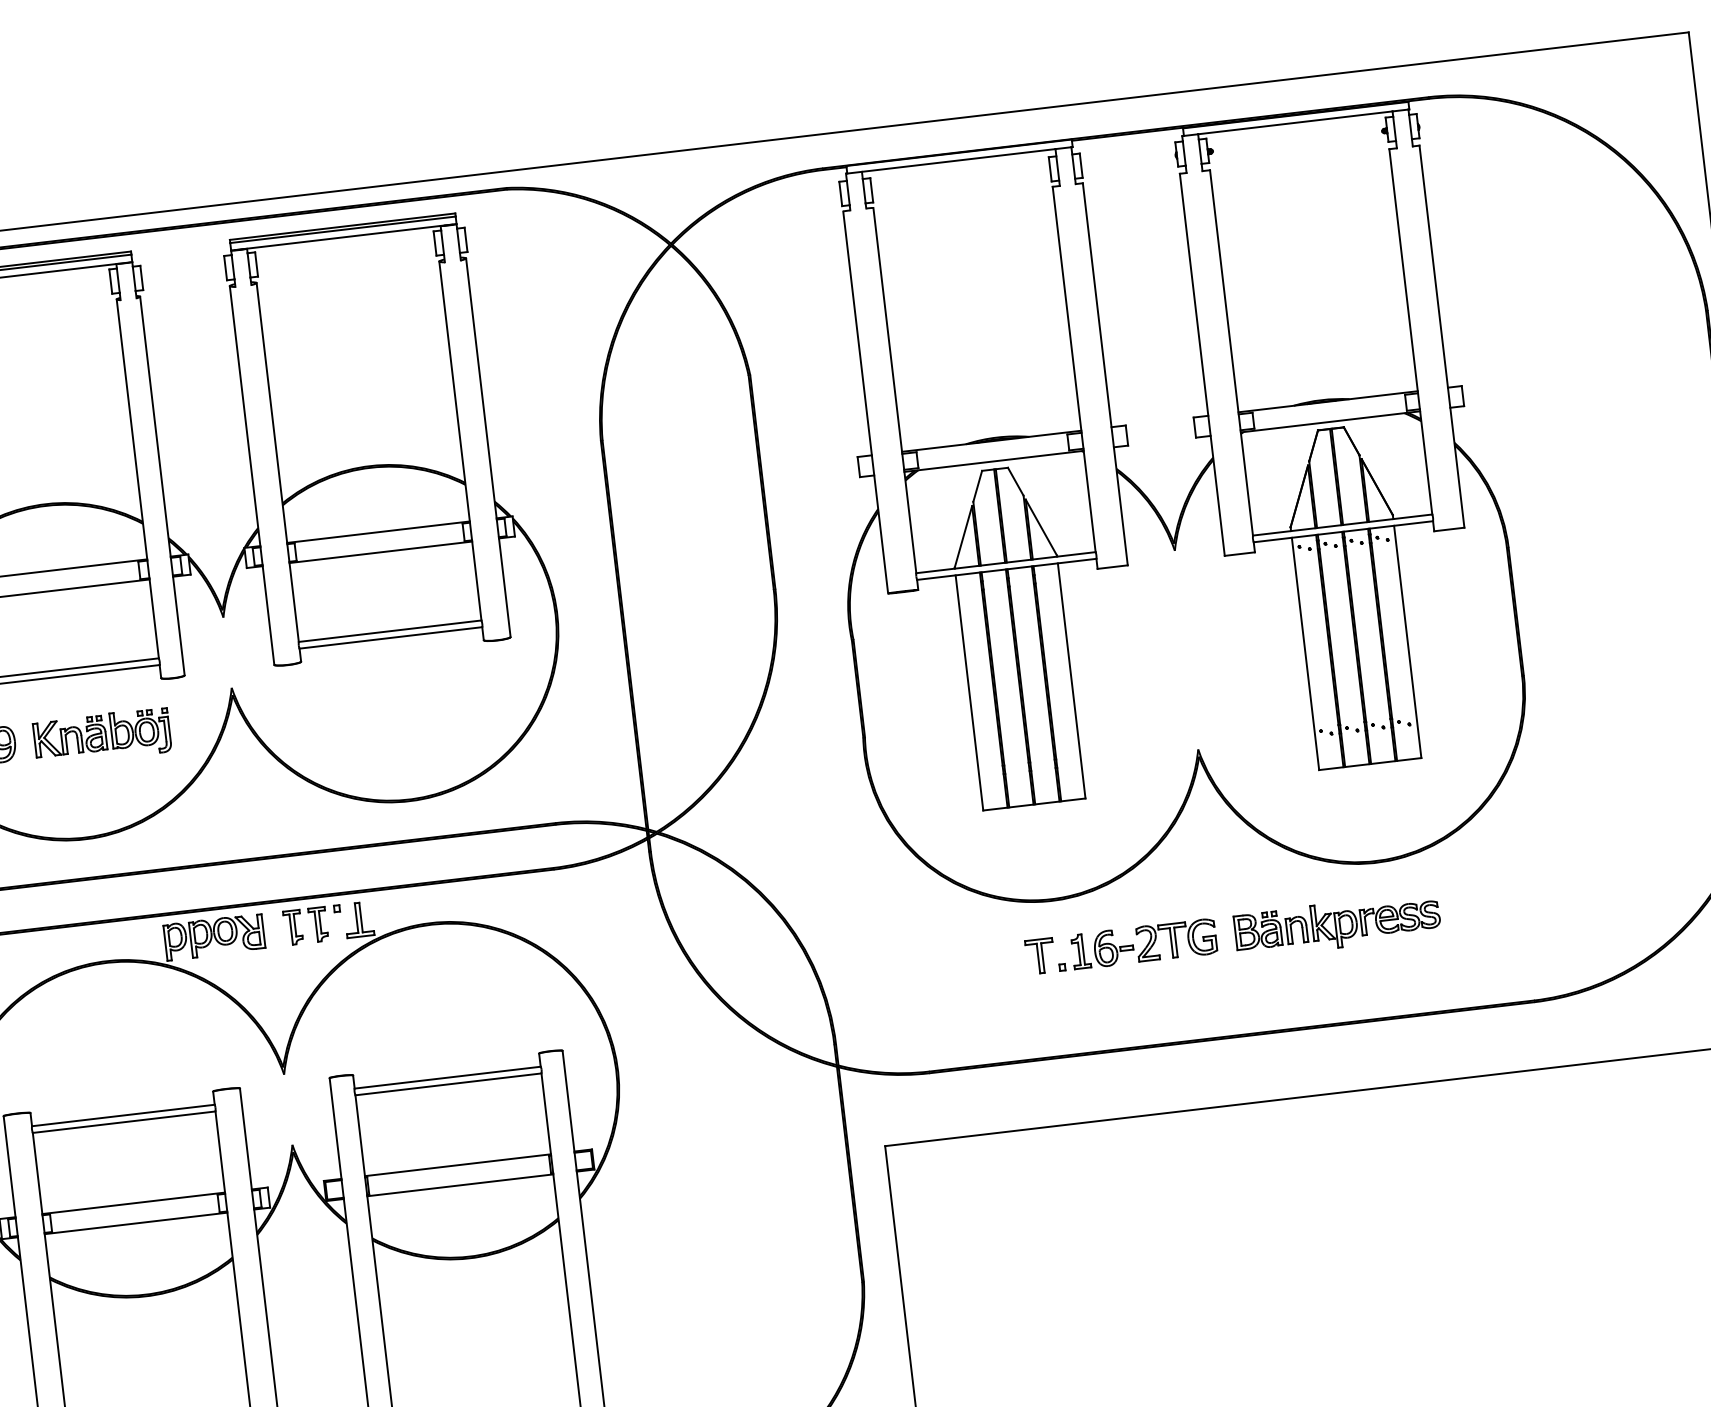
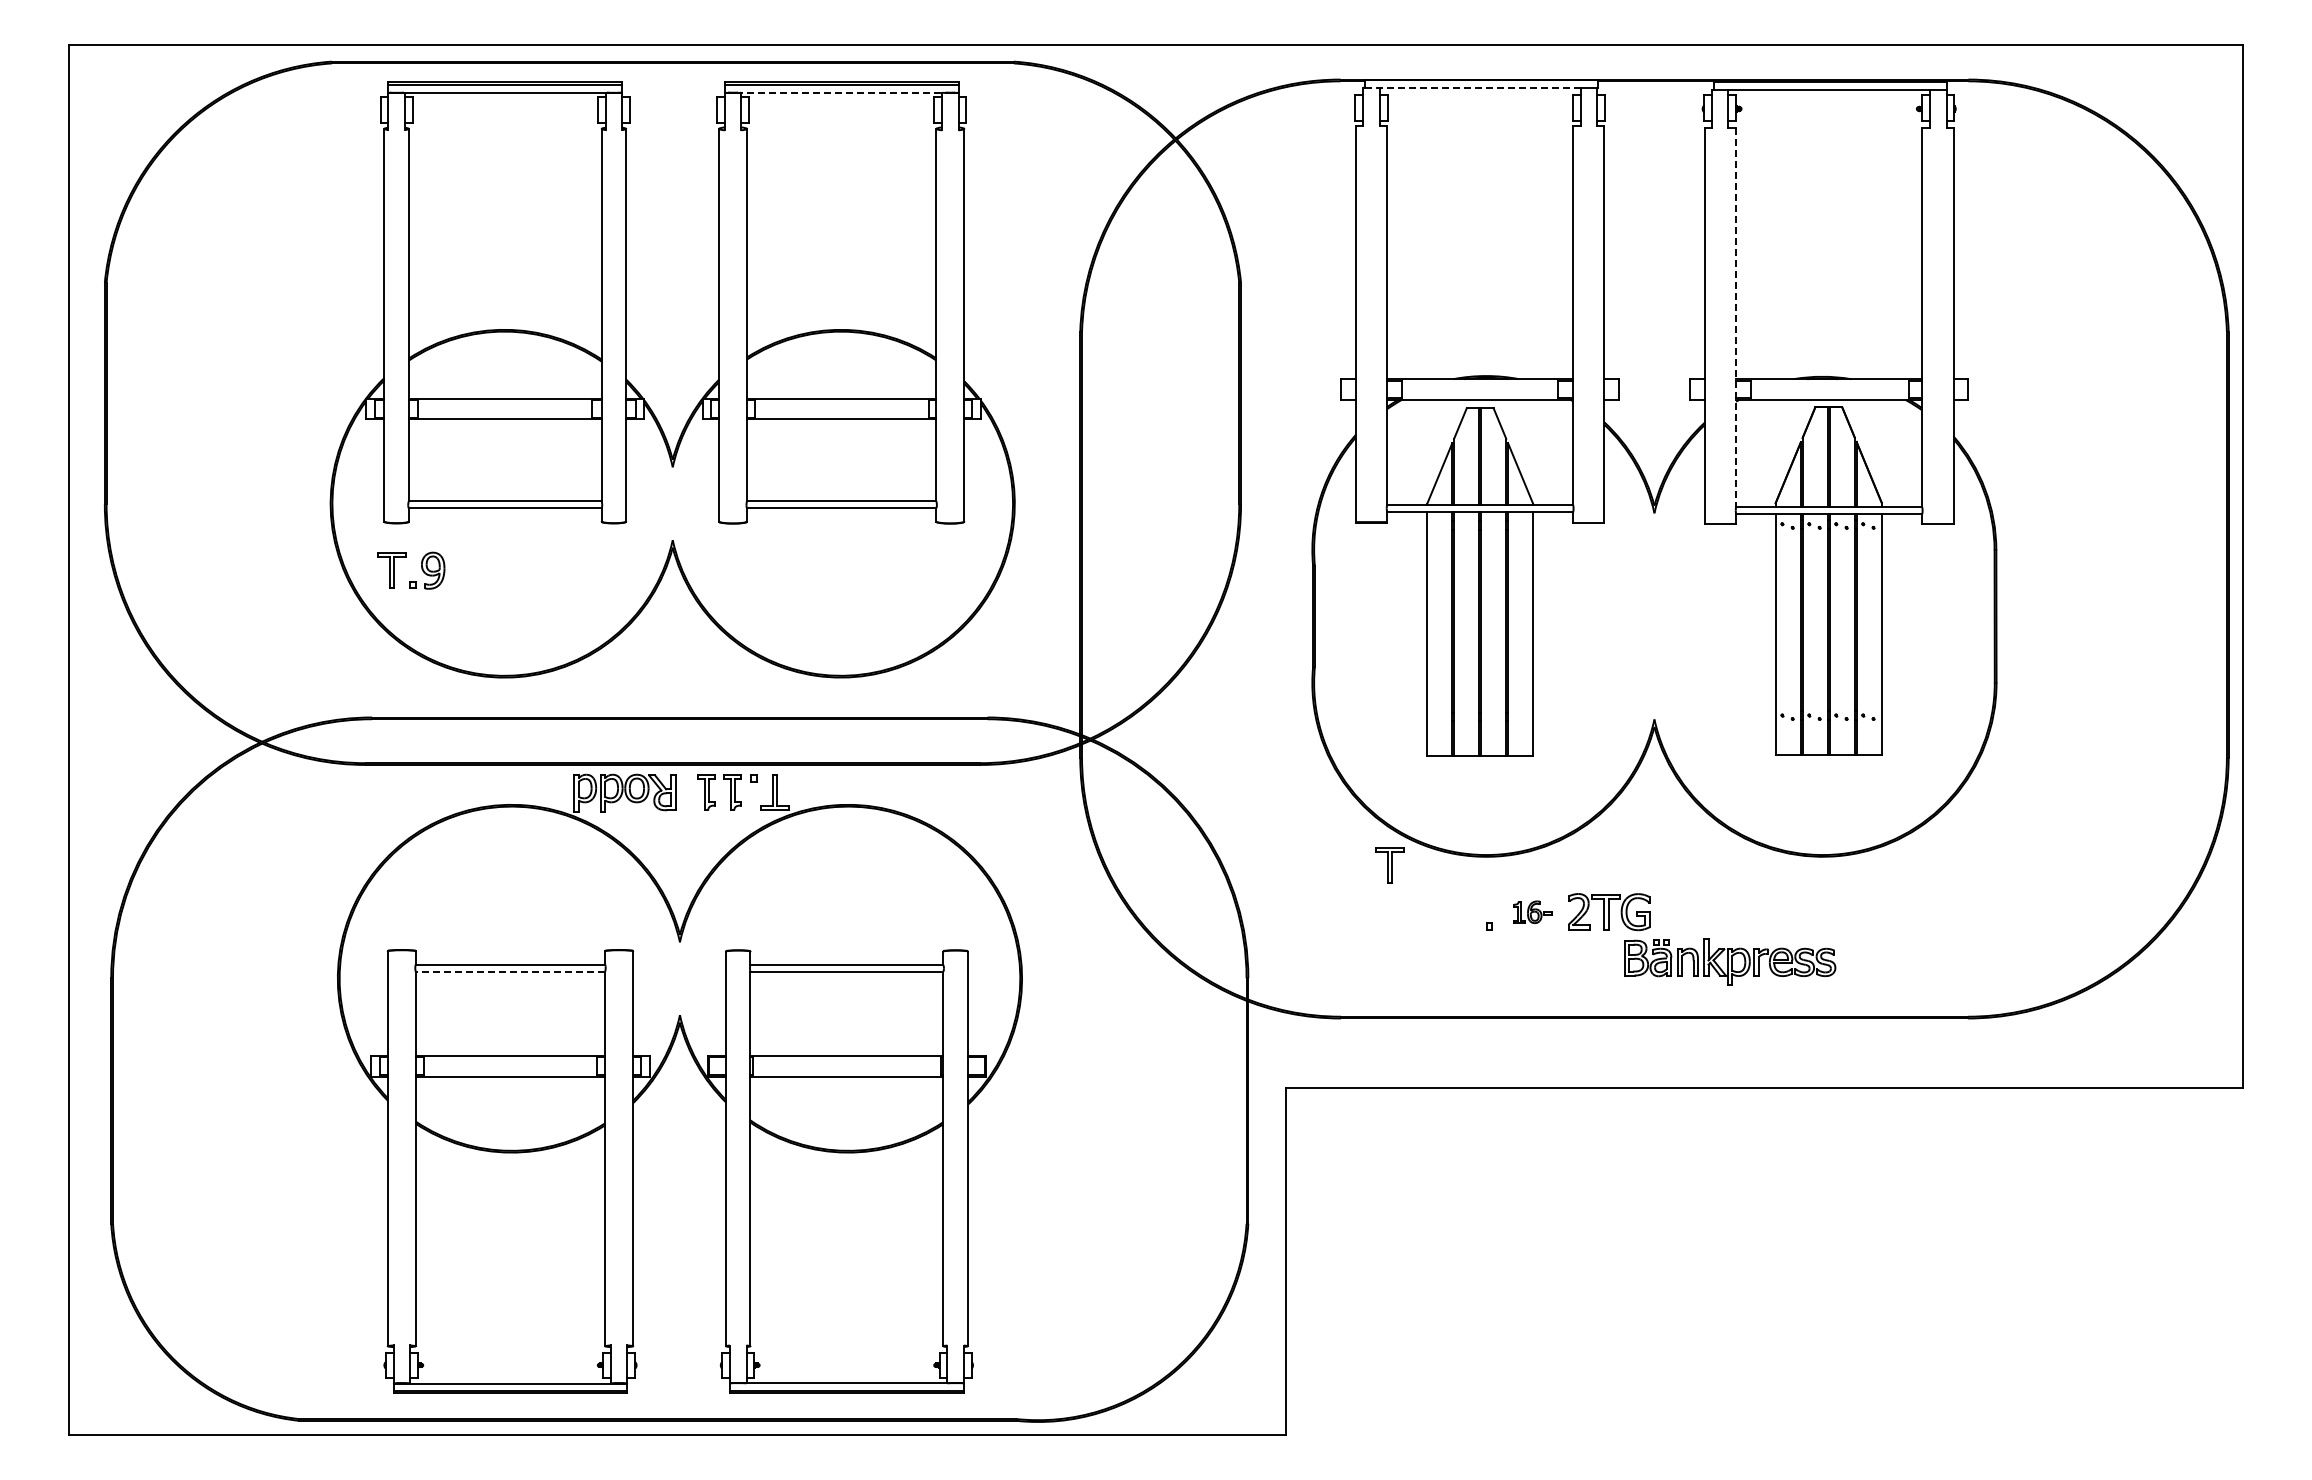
line: (952, 160) -> (1473, 87), solid -> dashed
line: (343, 237) -> (841, 92), solid -> dashed
line: (1231, 352) -> (1736, 317), solid -> dashed
part: (102, 736) -> (534, 574), removed
part: (1338, 924) -> (1730, 961), moved
part: (1102, 949) -> (1532, 912), size x0.6
part: (1039, 956) -> (1389, 865), moved
line: (124, 1121) -> (510, 971), solid -> dashed

